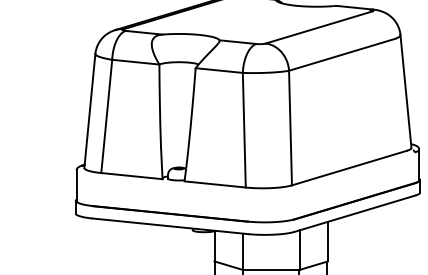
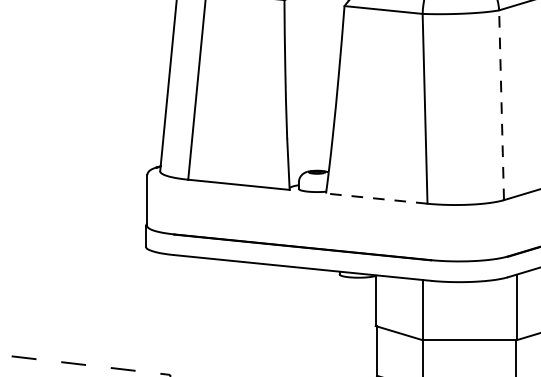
line: (290, 127) -> (501, 104), solid -> dashed
line: (215, 184) -> (377, 198), solid -> dashed

